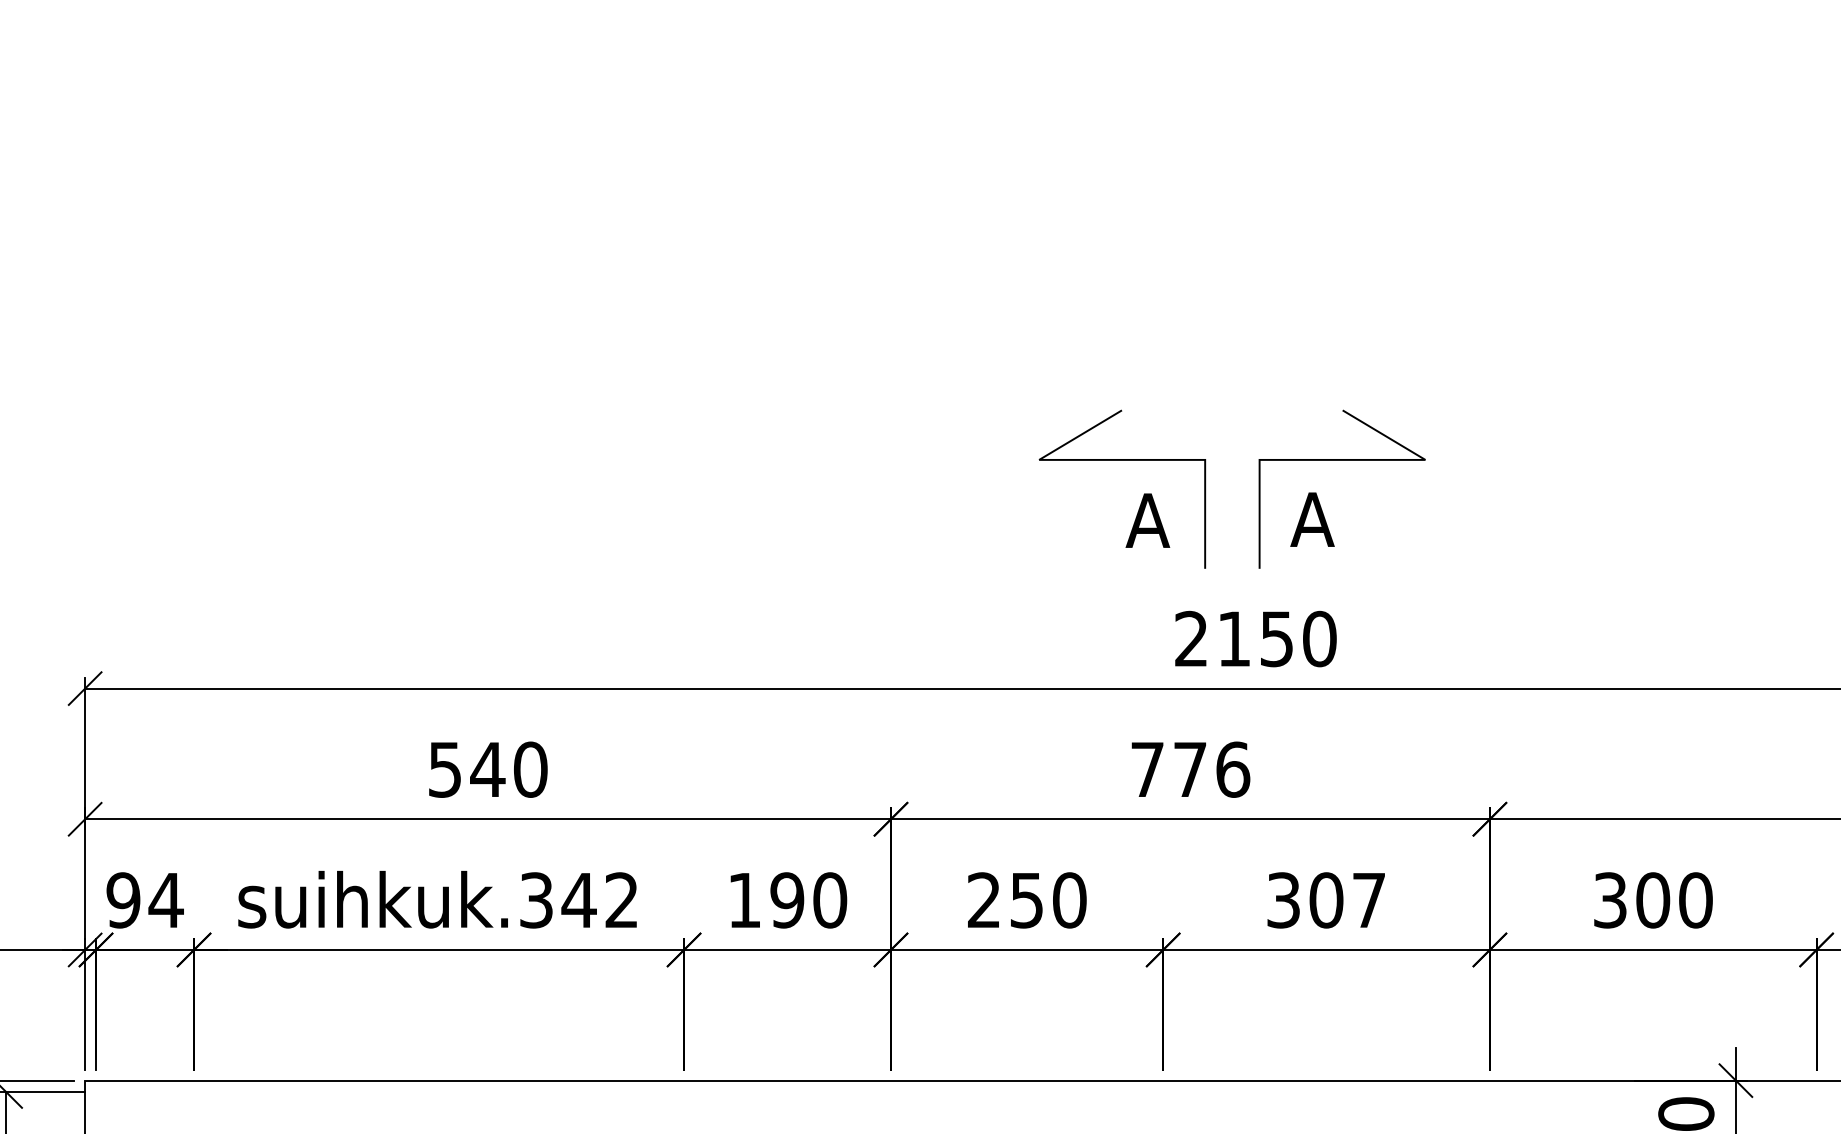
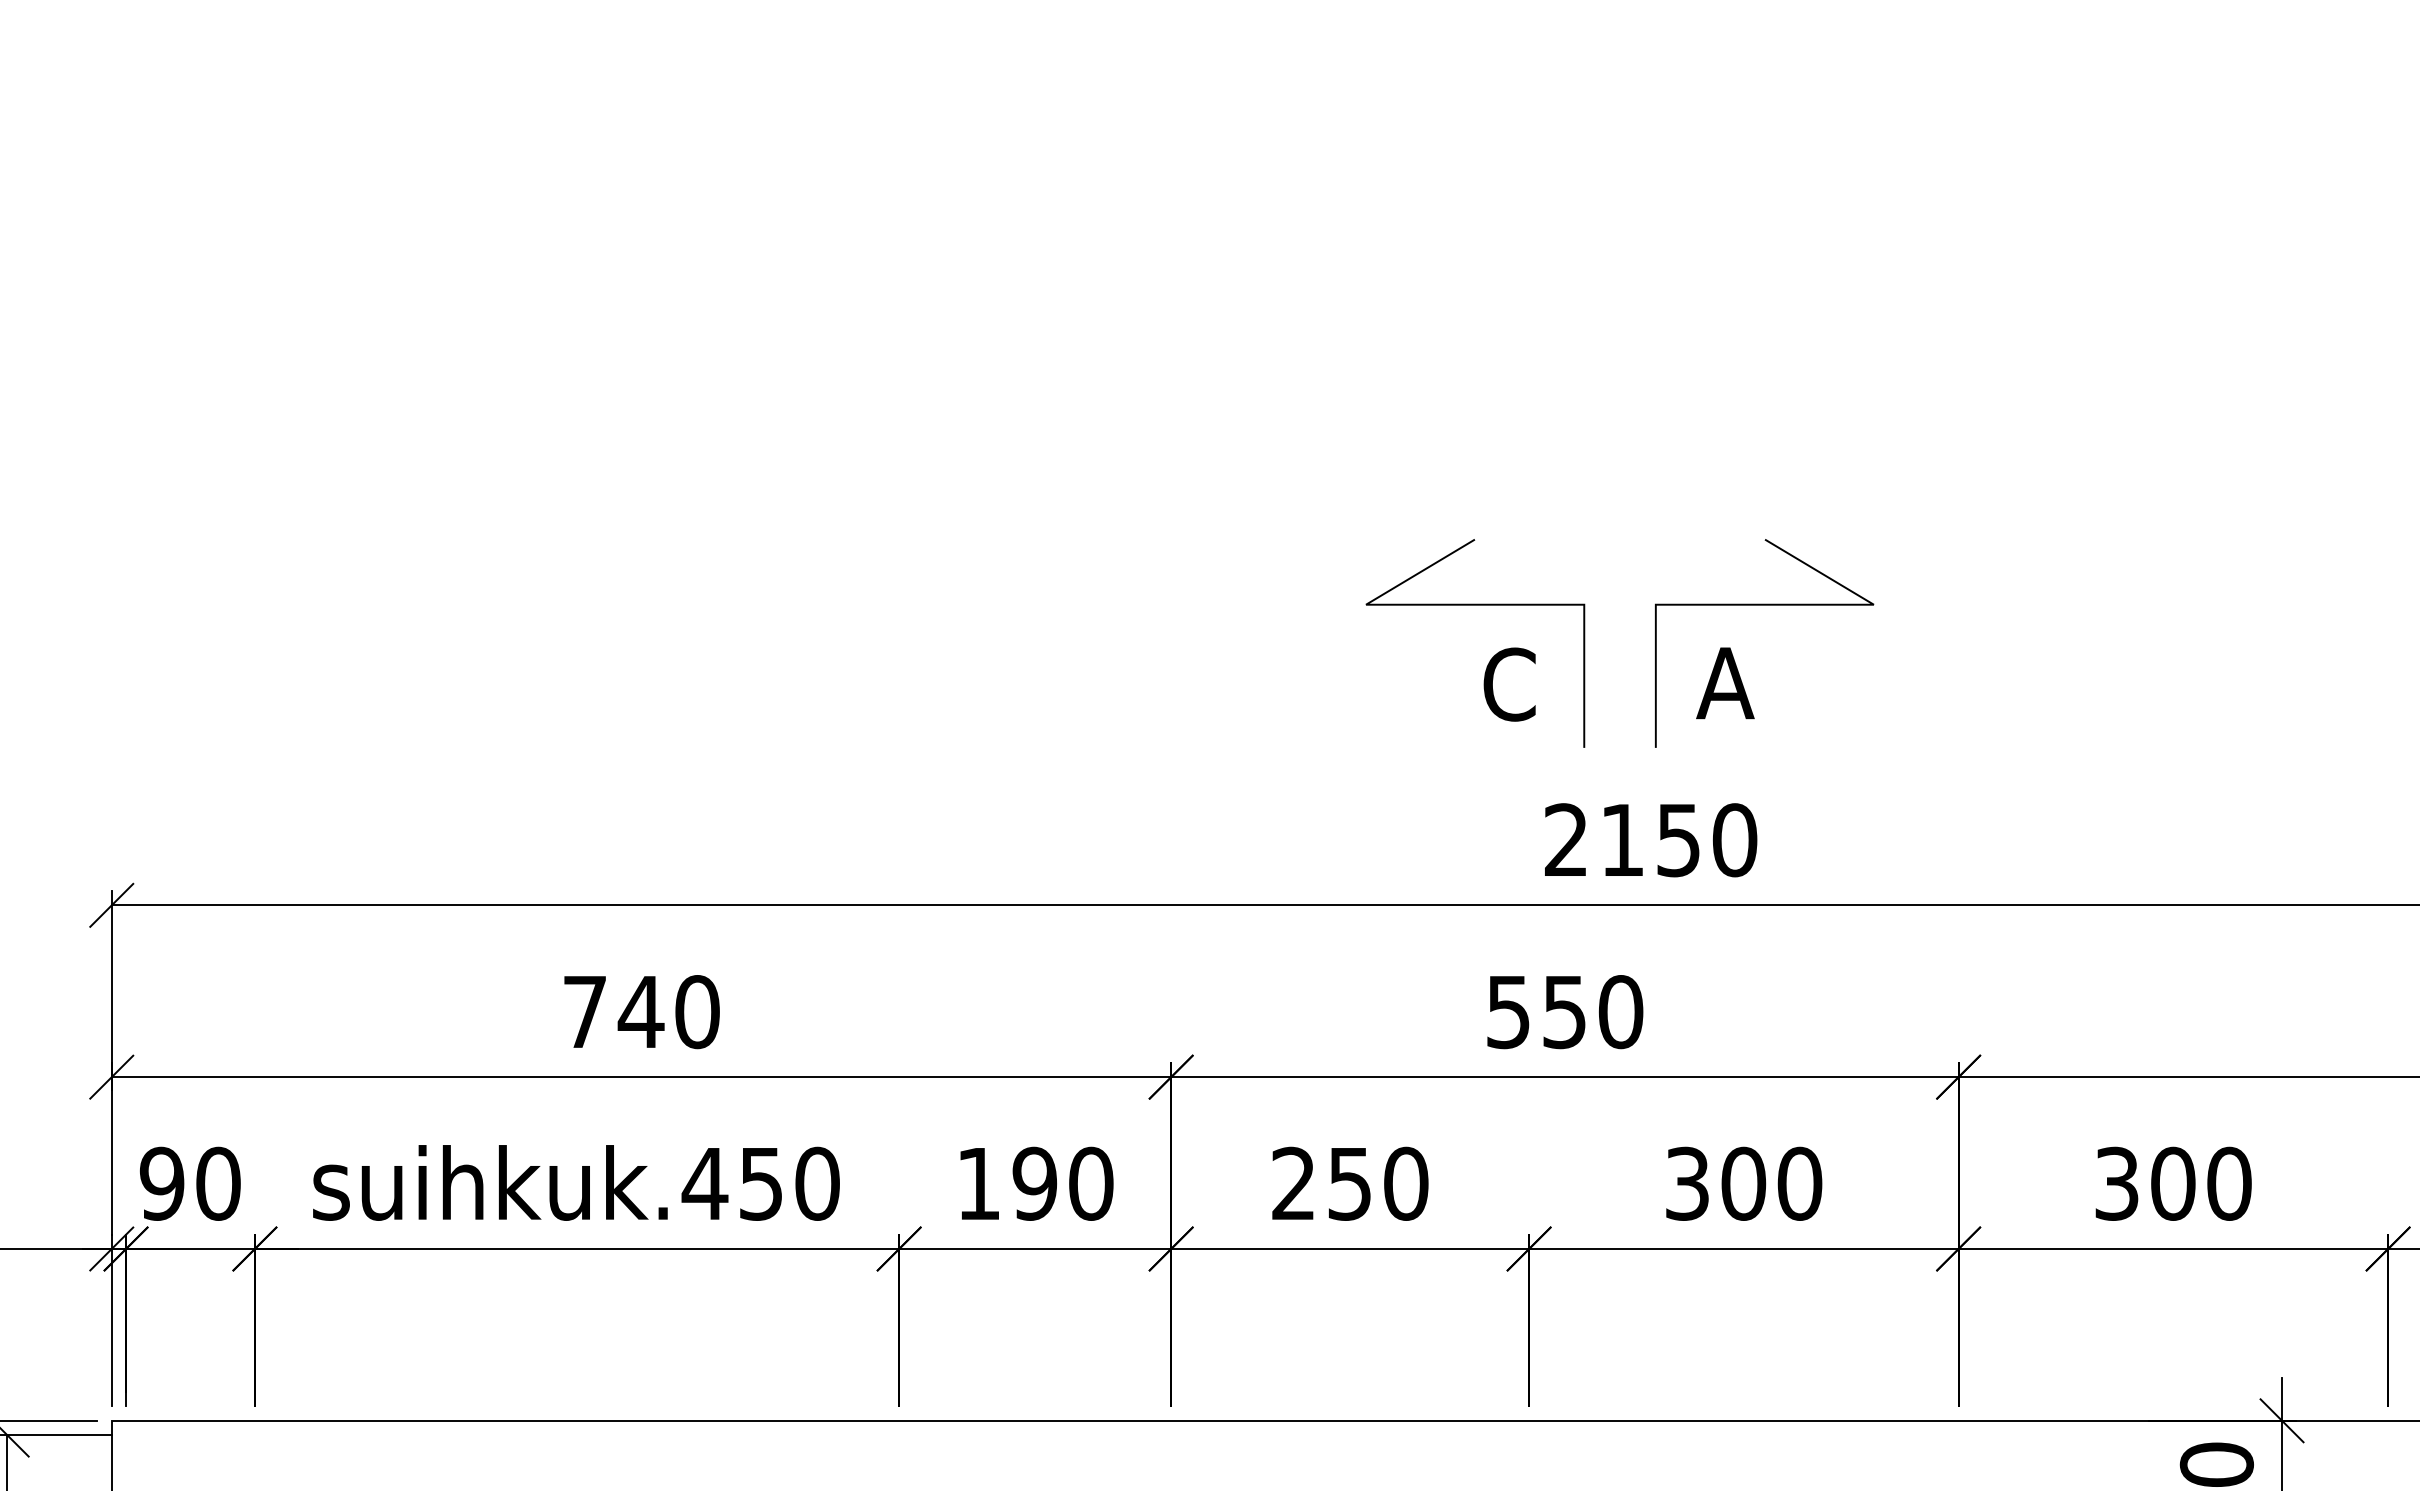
text: (1147, 520) -> (1508, 684), A -> C
text: (444, 770) -> (584, 1012), 540 -> 740
text: (1190, 770) -> (1565, 1012), 776 -> 550
text: (165, 900) -> (217, 1183), 94 -> 90
text: (578, 900) -> (760, 1183), suihkuk.342 -> suihkuk.450
text: (1368, 900) -> (1799, 1183), 307 -> 300

